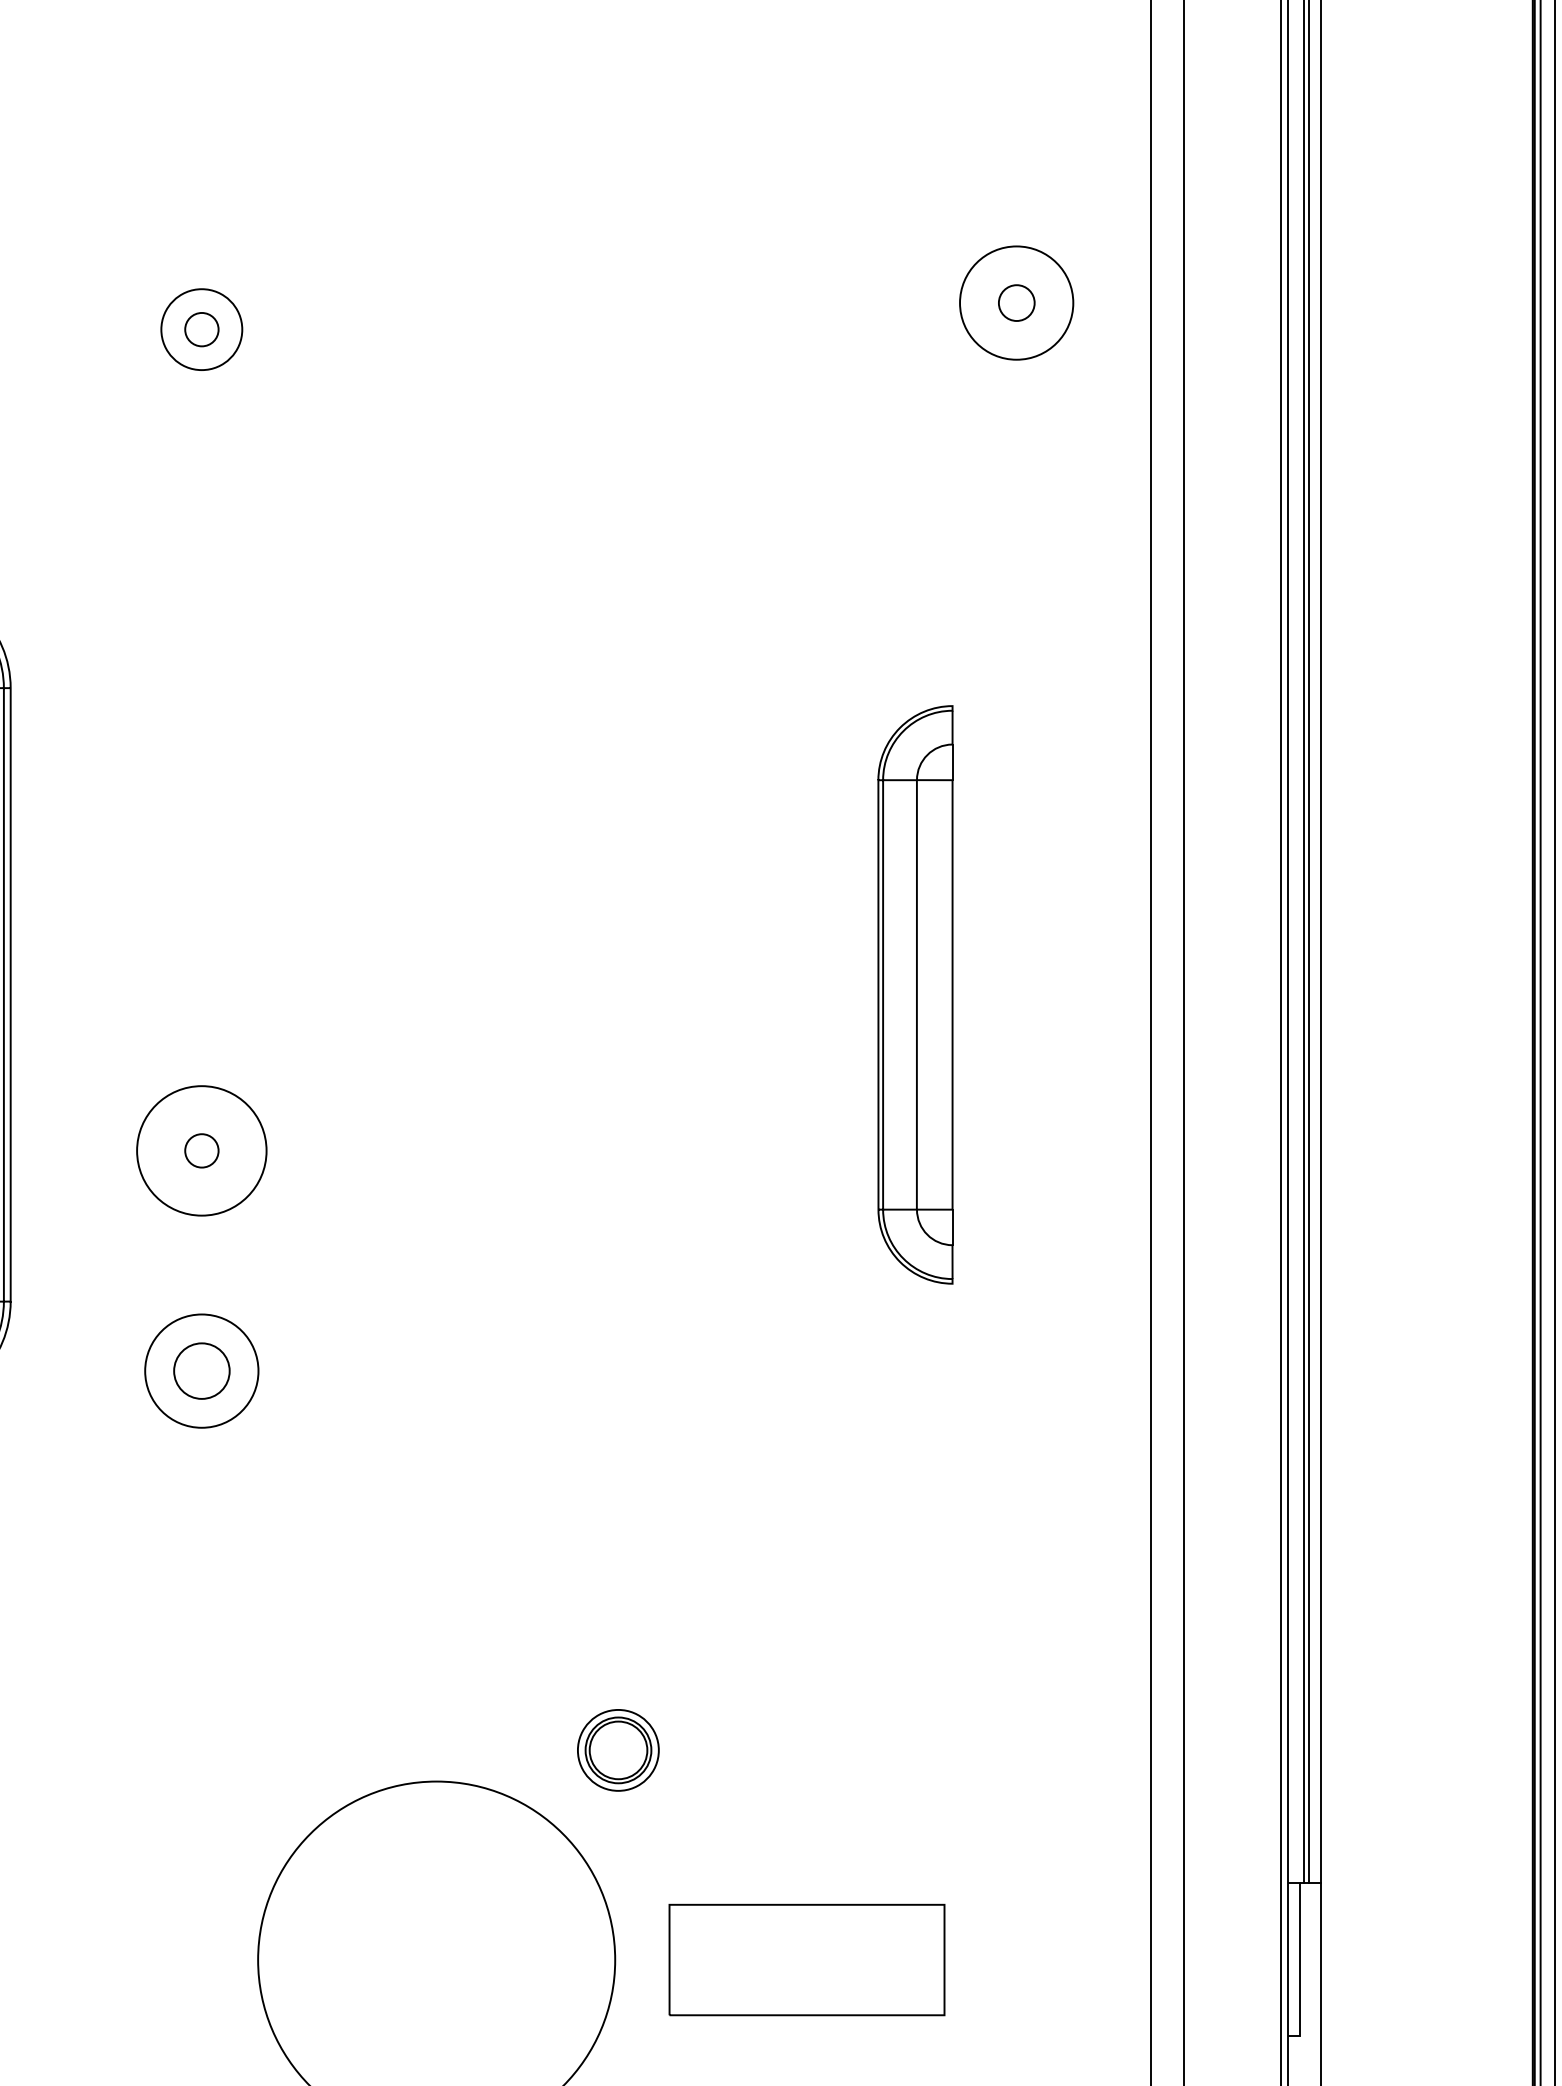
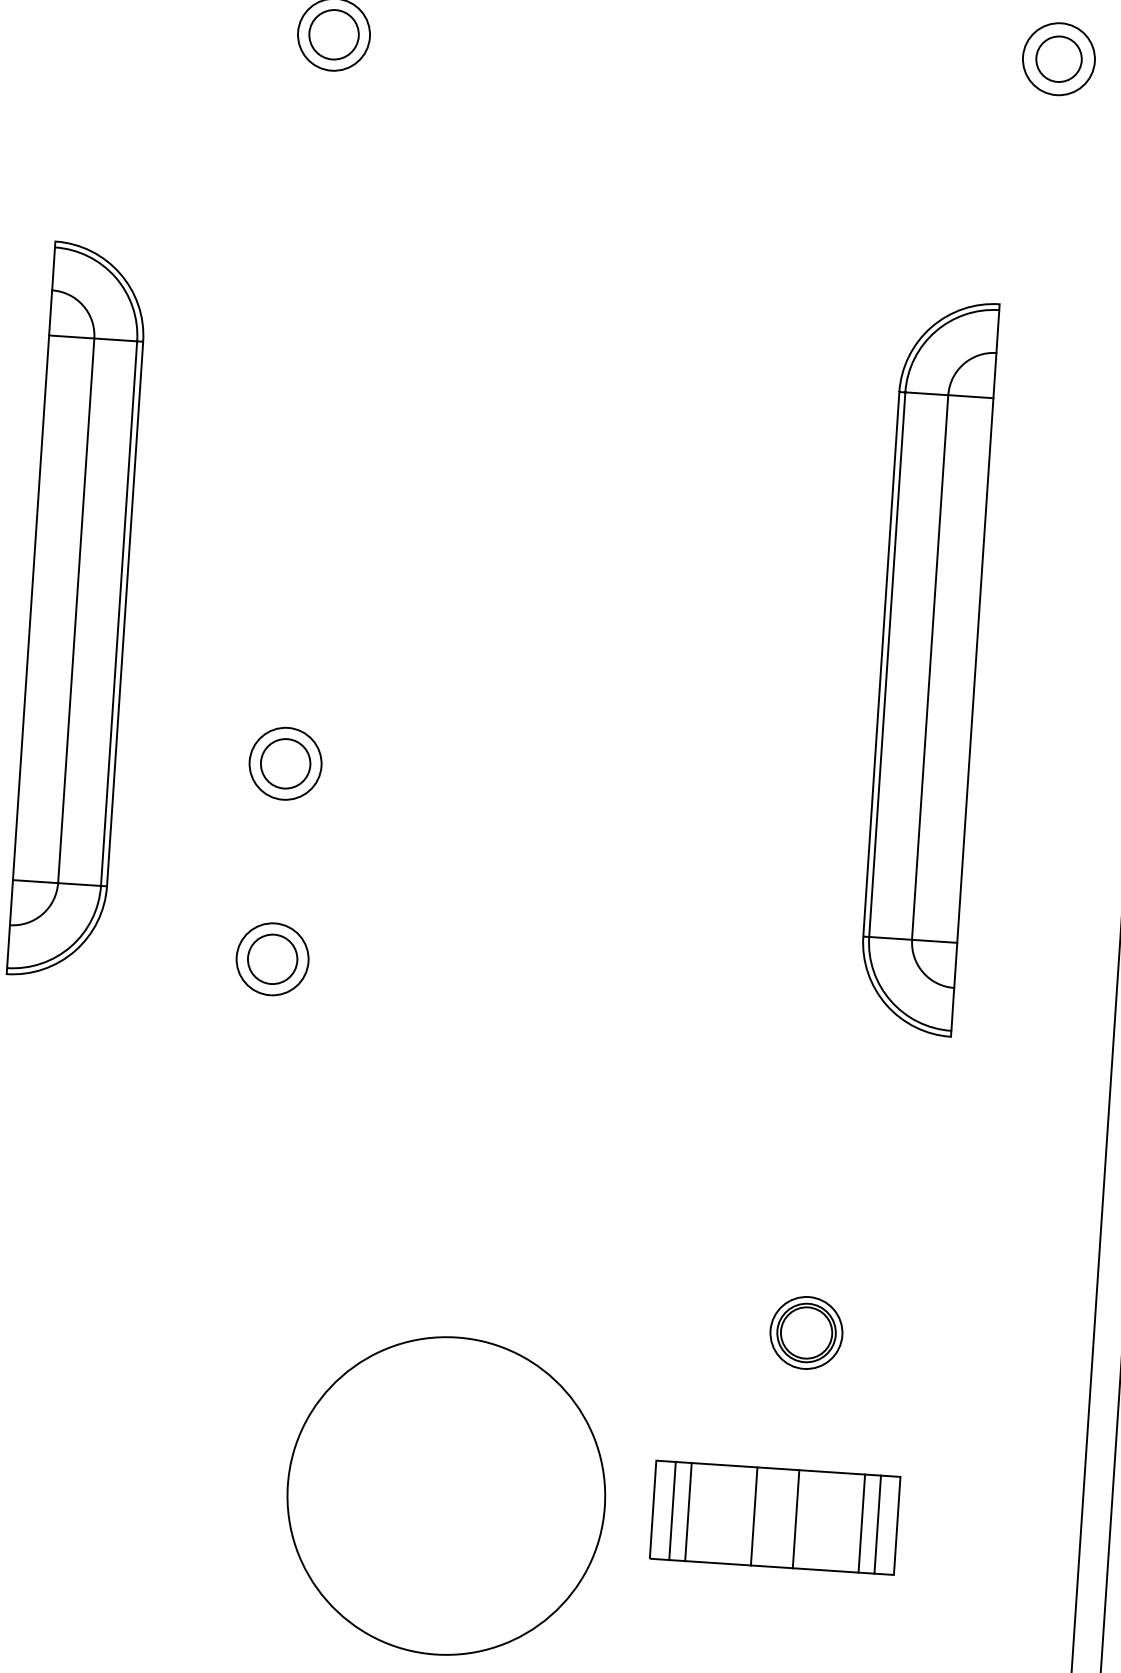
circle: (1016, 302) -> (1058, 58), size x0.71
circle: (1016, 302) -> (1058, 58), size x1.43
circle: (201, 329) -> (333, 34), size x1.67
part: (915, 994) -> (928, 667), size x1.43
circle: (201, 1150) -> (285, 763), size x0.62
circle: (201, 1150) -> (285, 763), size x1.67
circle: (201, 1370) -> (272, 958), size x0.71
part: (618, 1750) -> (806, 1333), moved
line: (691, 1959) -> (672, 1510), added
line: (709, 1959) -> (688, 1511), added
line: (783, 1959) -> (754, 1515), added
line: (830, 1959) -> (796, 1518), added
line: (904, 1959) -> (861, 1523), added
line: (922, 1959) -> (877, 1524), added

